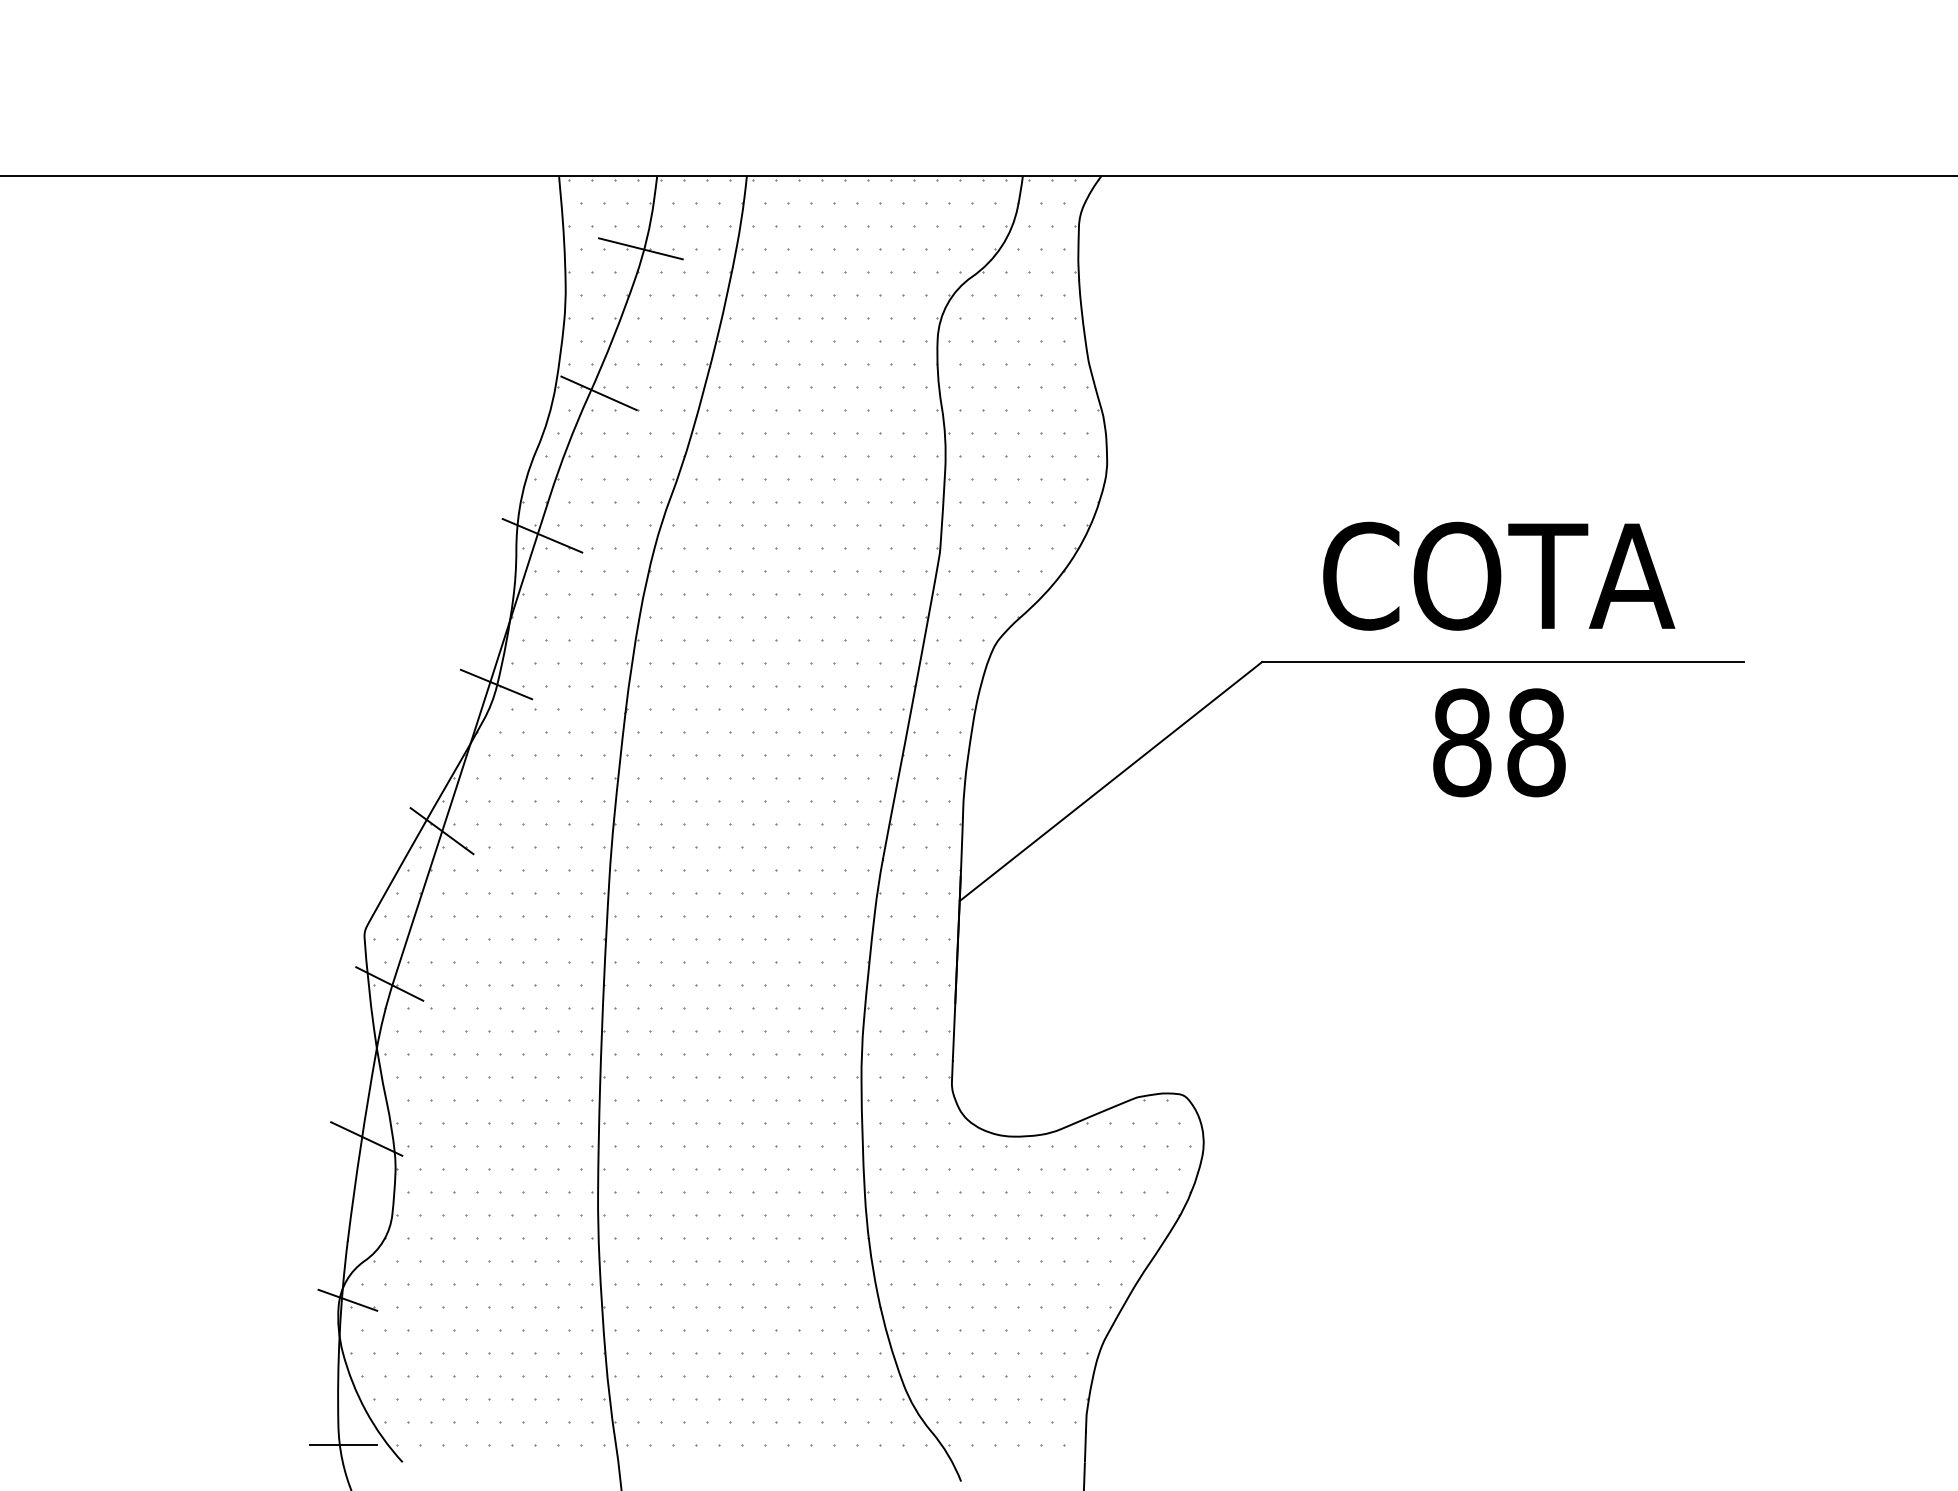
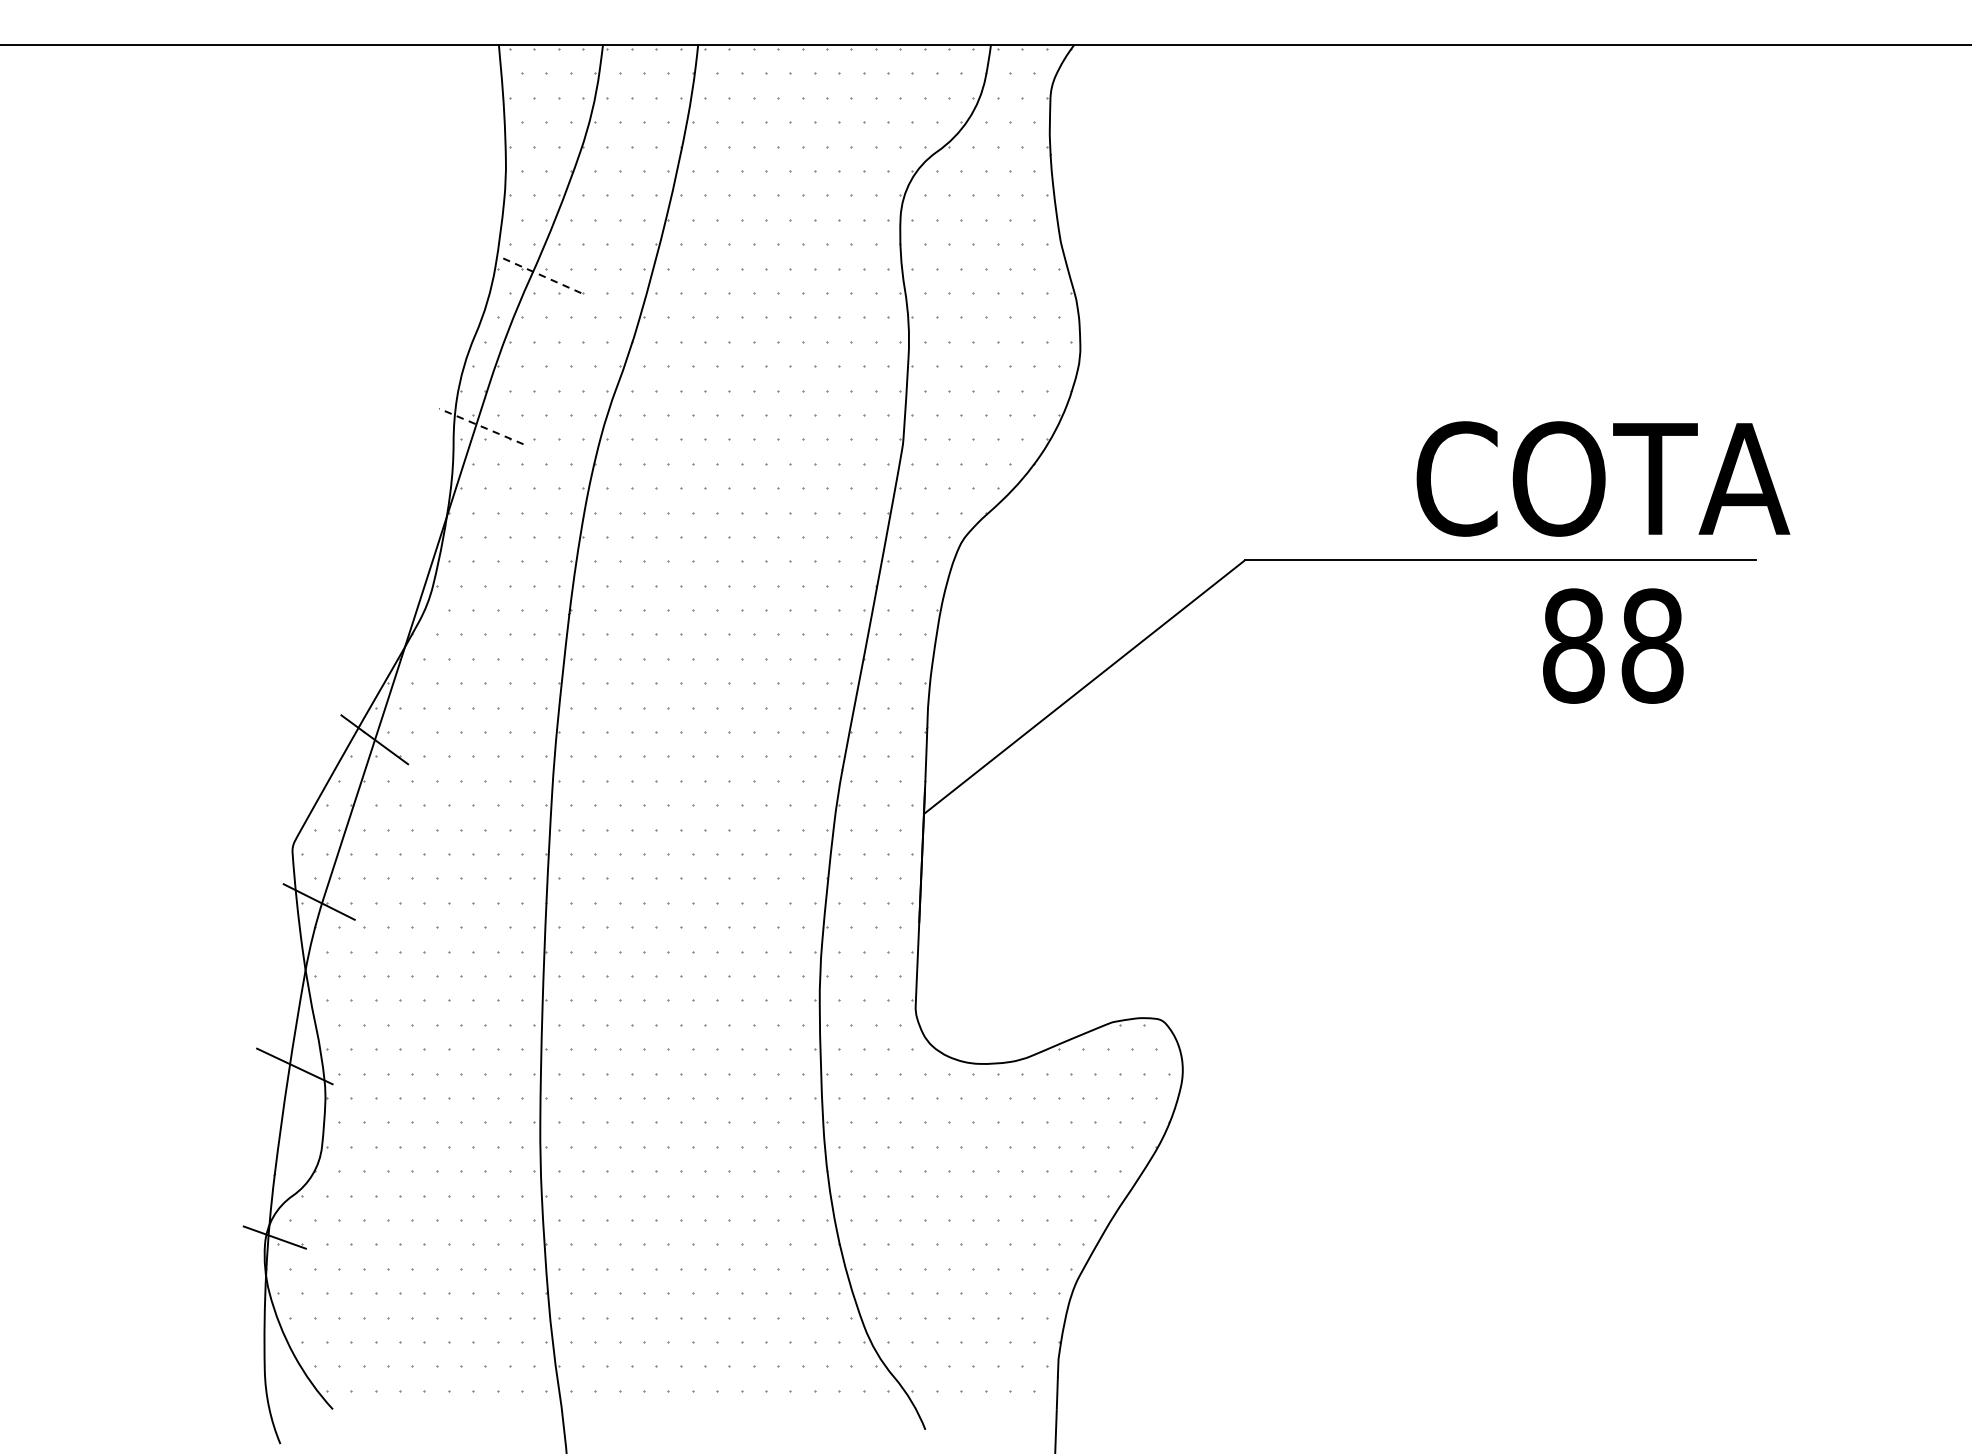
line: (640, 248) -> (585, 121), removed
line: (598, 393) -> (540, 275), solid -> dashed
line: (542, 535) -> (481, 426), solid -> dashed
text: (1499, 575) -> (1603, 478), moved
line: (496, 684) -> (432, 584), removed
text: (1499, 742) -> (1613, 645), moved
line: (343, 1444) -> (270, 1390), removed

